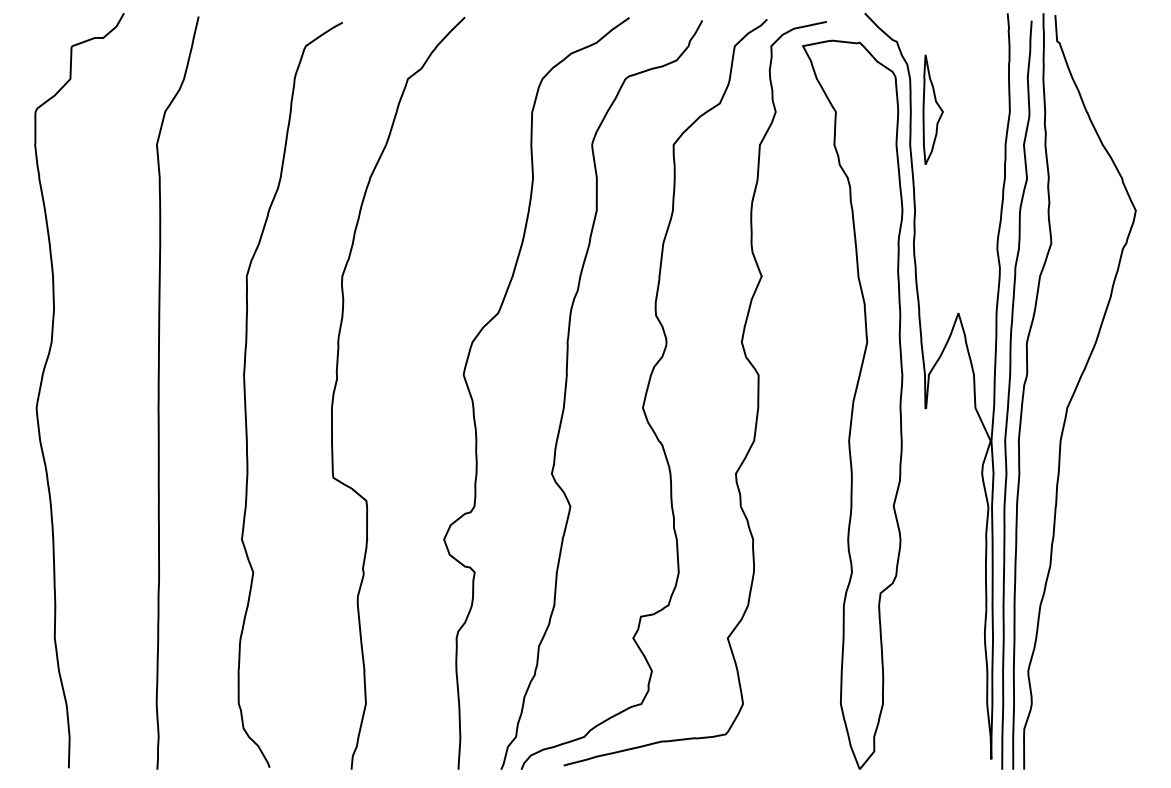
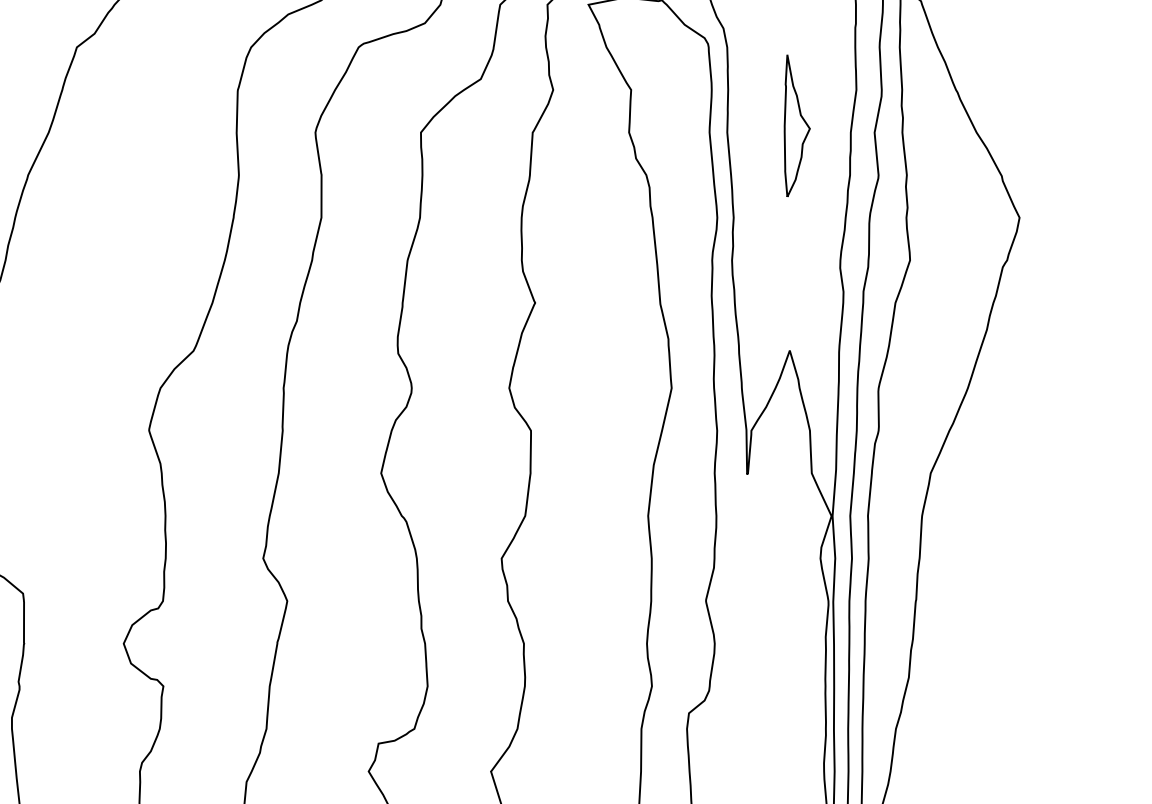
part: (932, 109) -> (796, 125), moved

